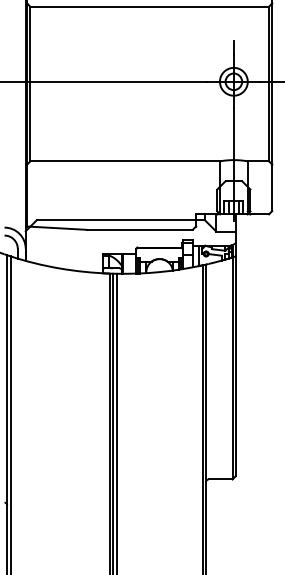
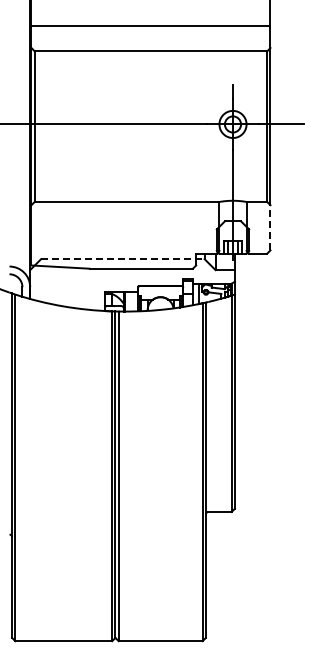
line: (272, 187) -> (270, 227), solid -> dashed
line: (120, 220) -> (122, 259), solid -> dashed

